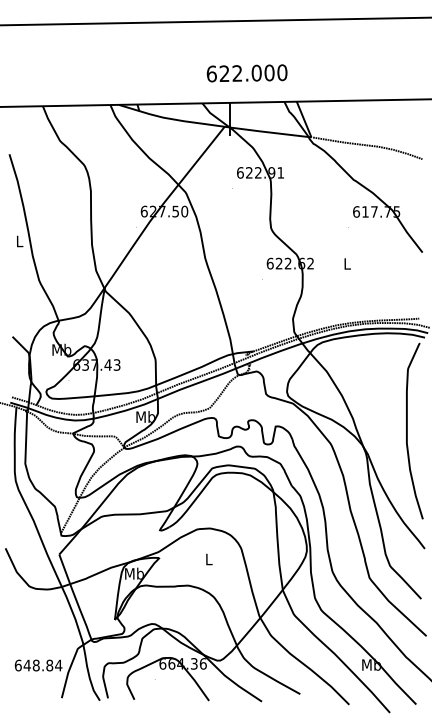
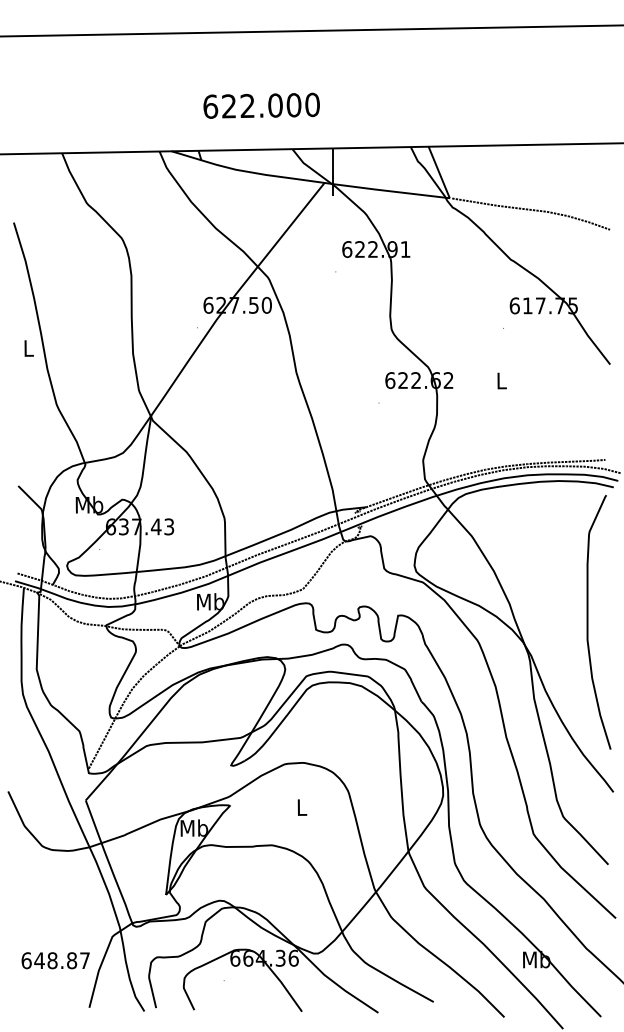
text: (246, 73) -> (260, 106), moved
text: (58, 665) -> (84, 960), 648.84 -> 648.87

